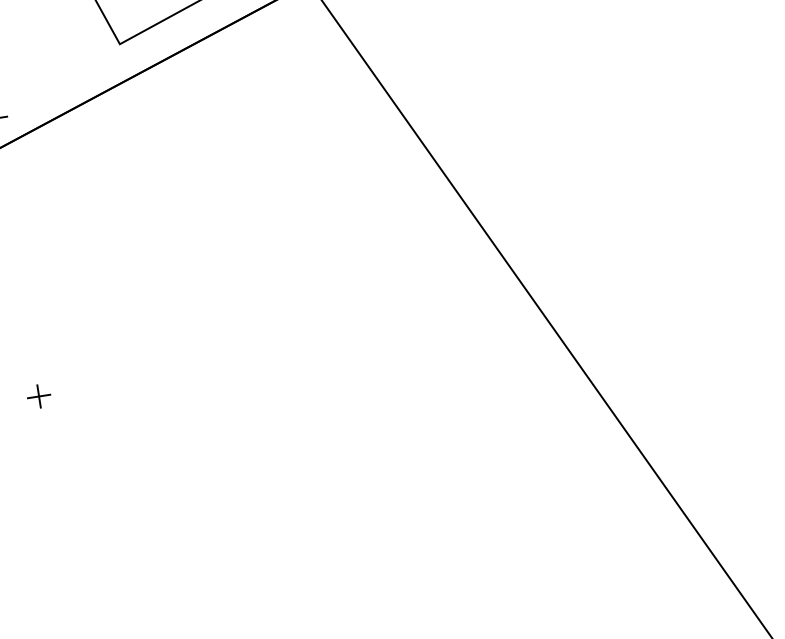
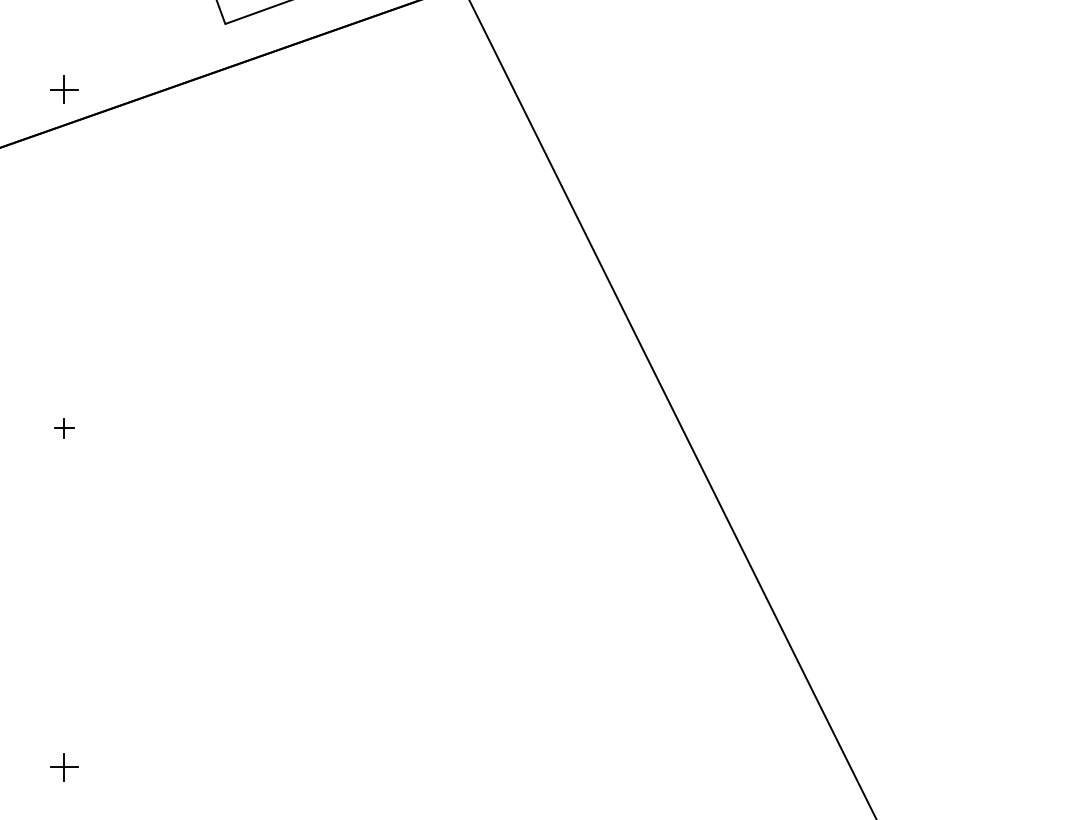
part: (39, 396) -> (64, 428), size x0.7

